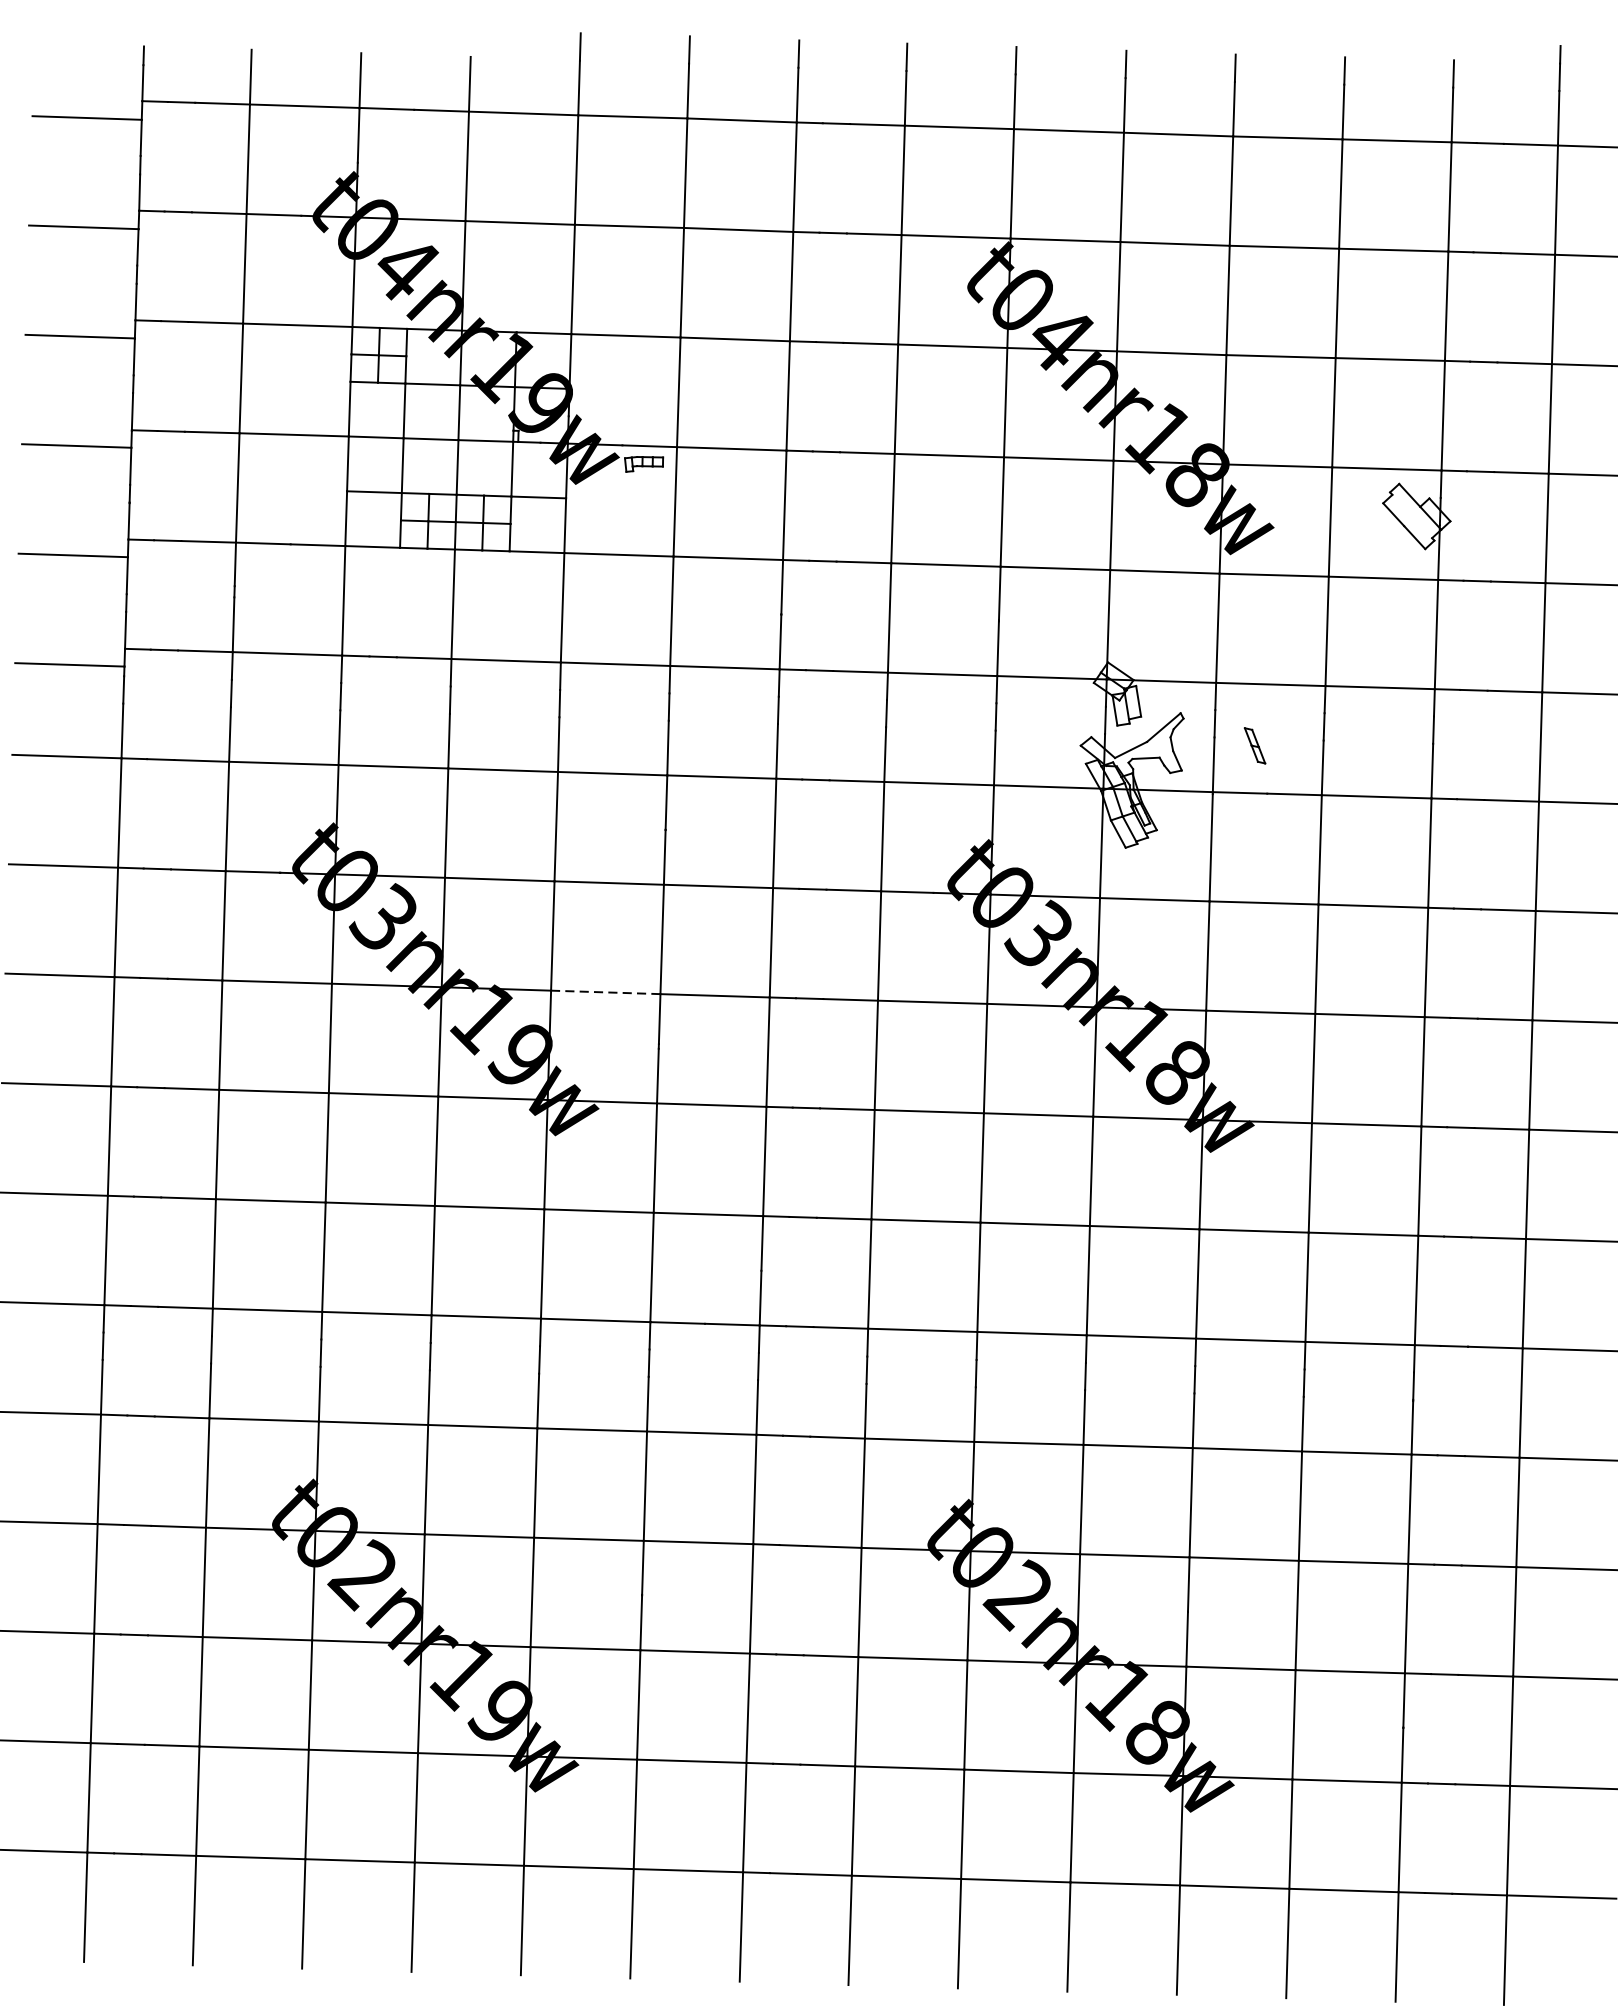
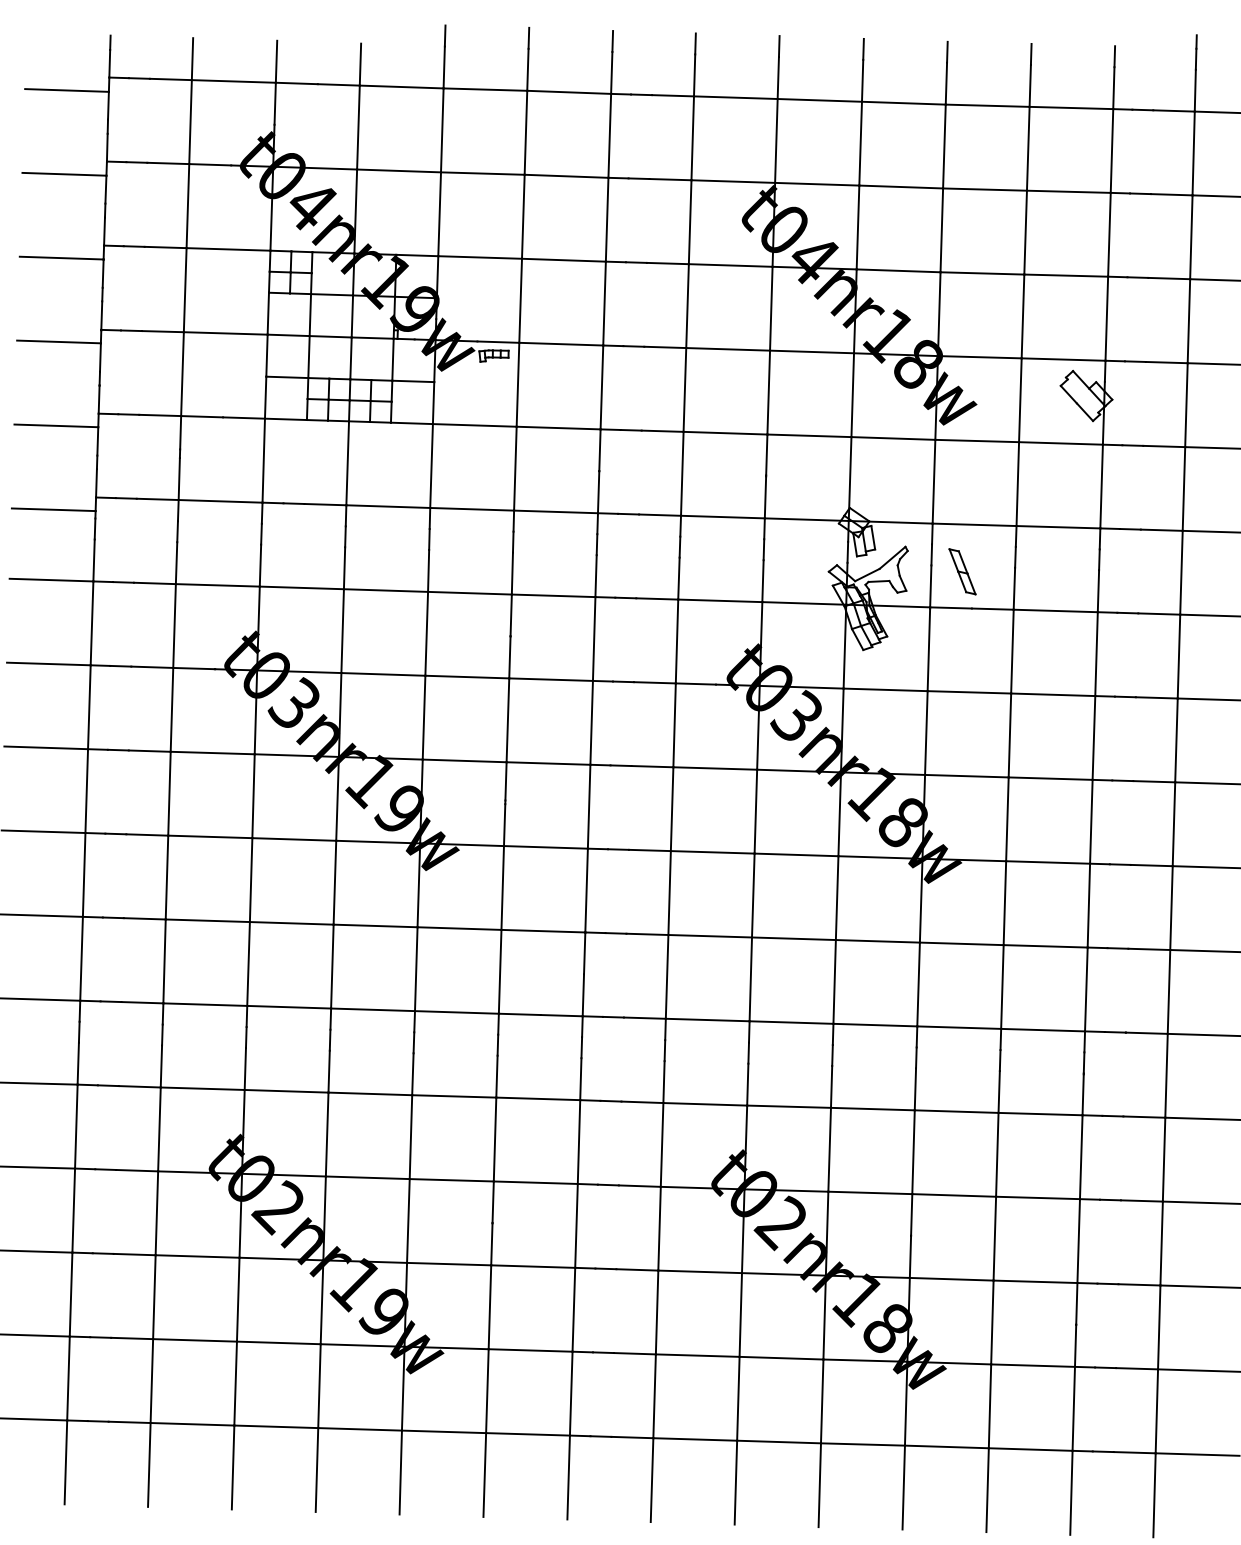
part: (1255, 745) -> (962, 571), size x1.67
line: (605, 991) -> (464, 760), dashed -> solid

